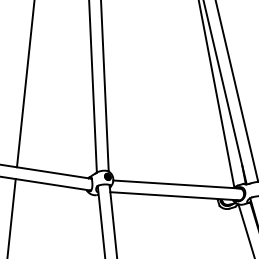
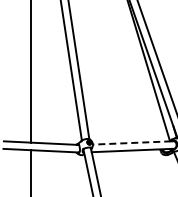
line: (173, 185) -> (131, 143), solid -> dashed

